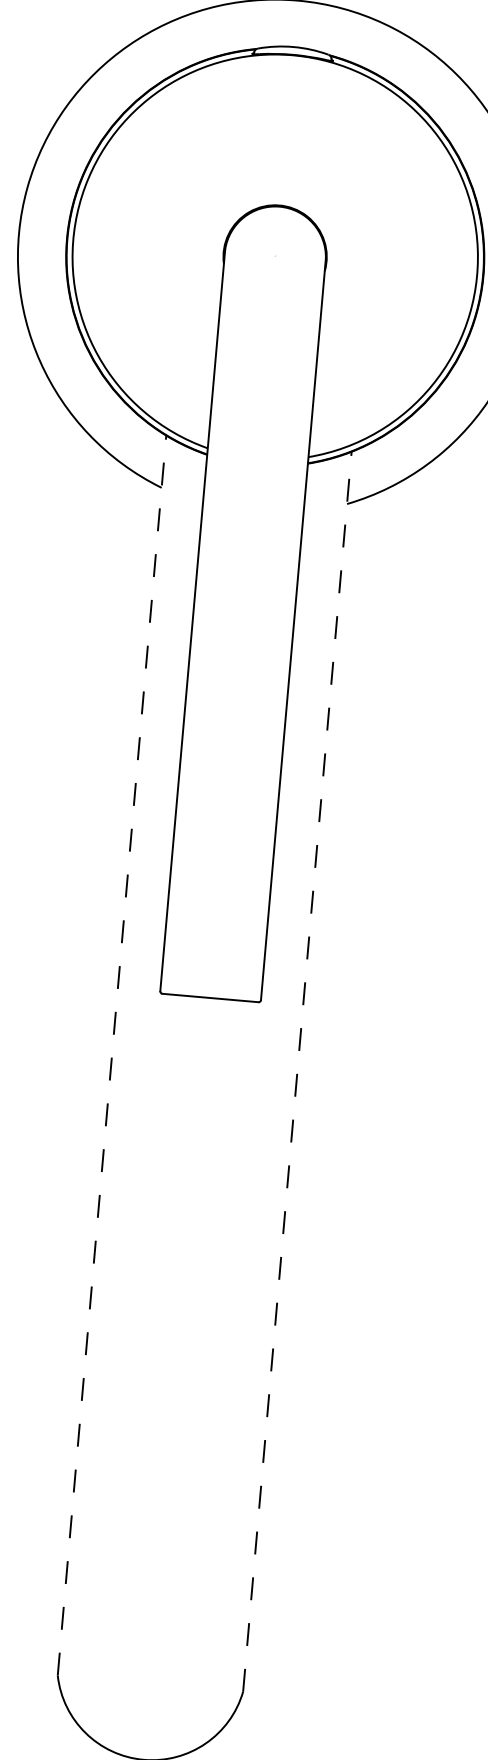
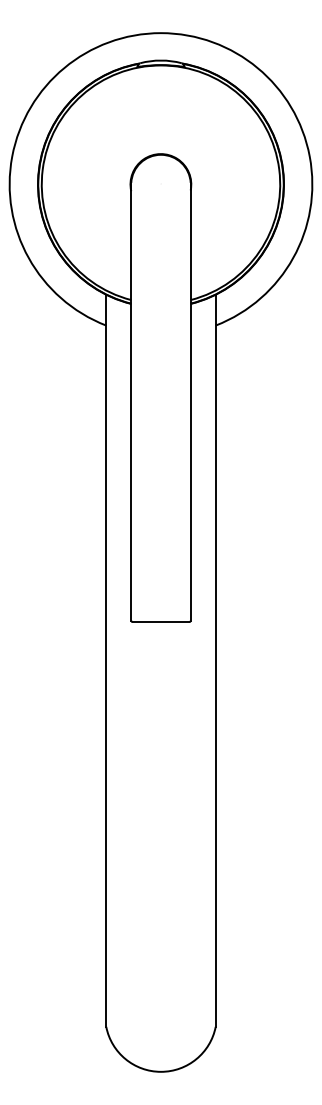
line: (112, 1055) -> (106, 660), dashed -> solid
line: (297, 1071) -> (215, 660), dashed -> solid

